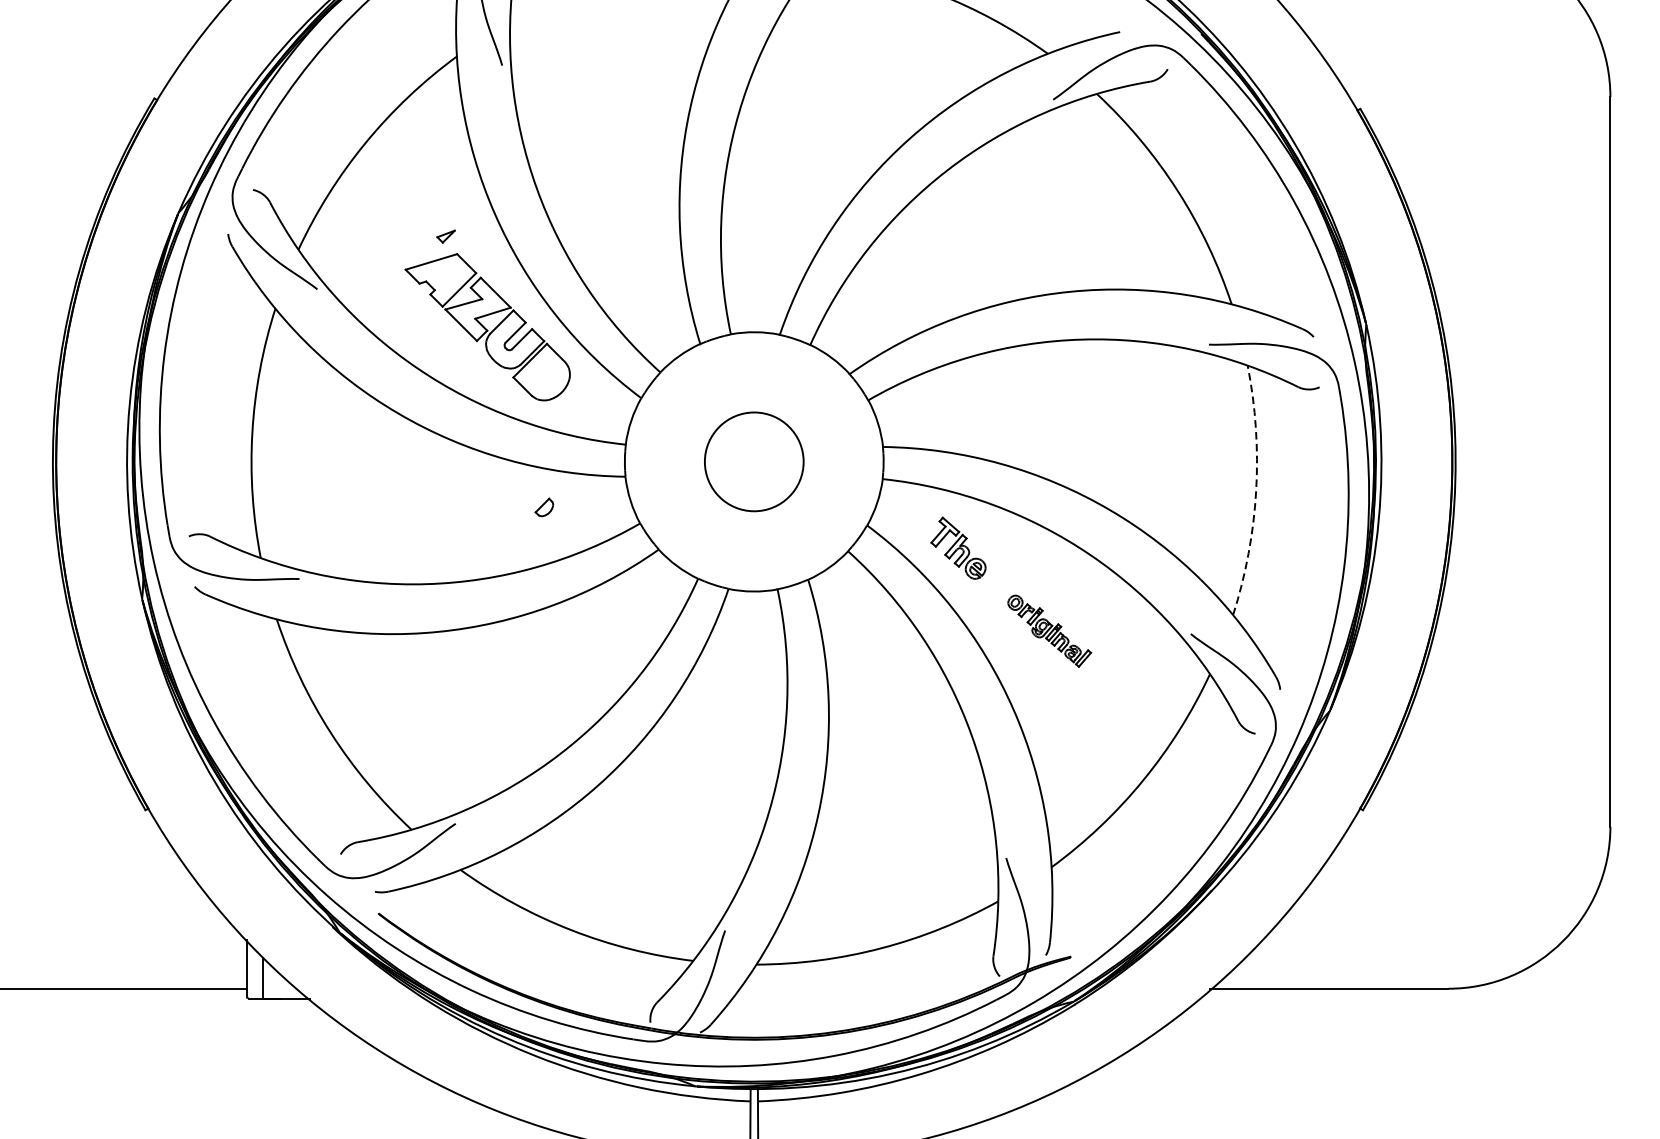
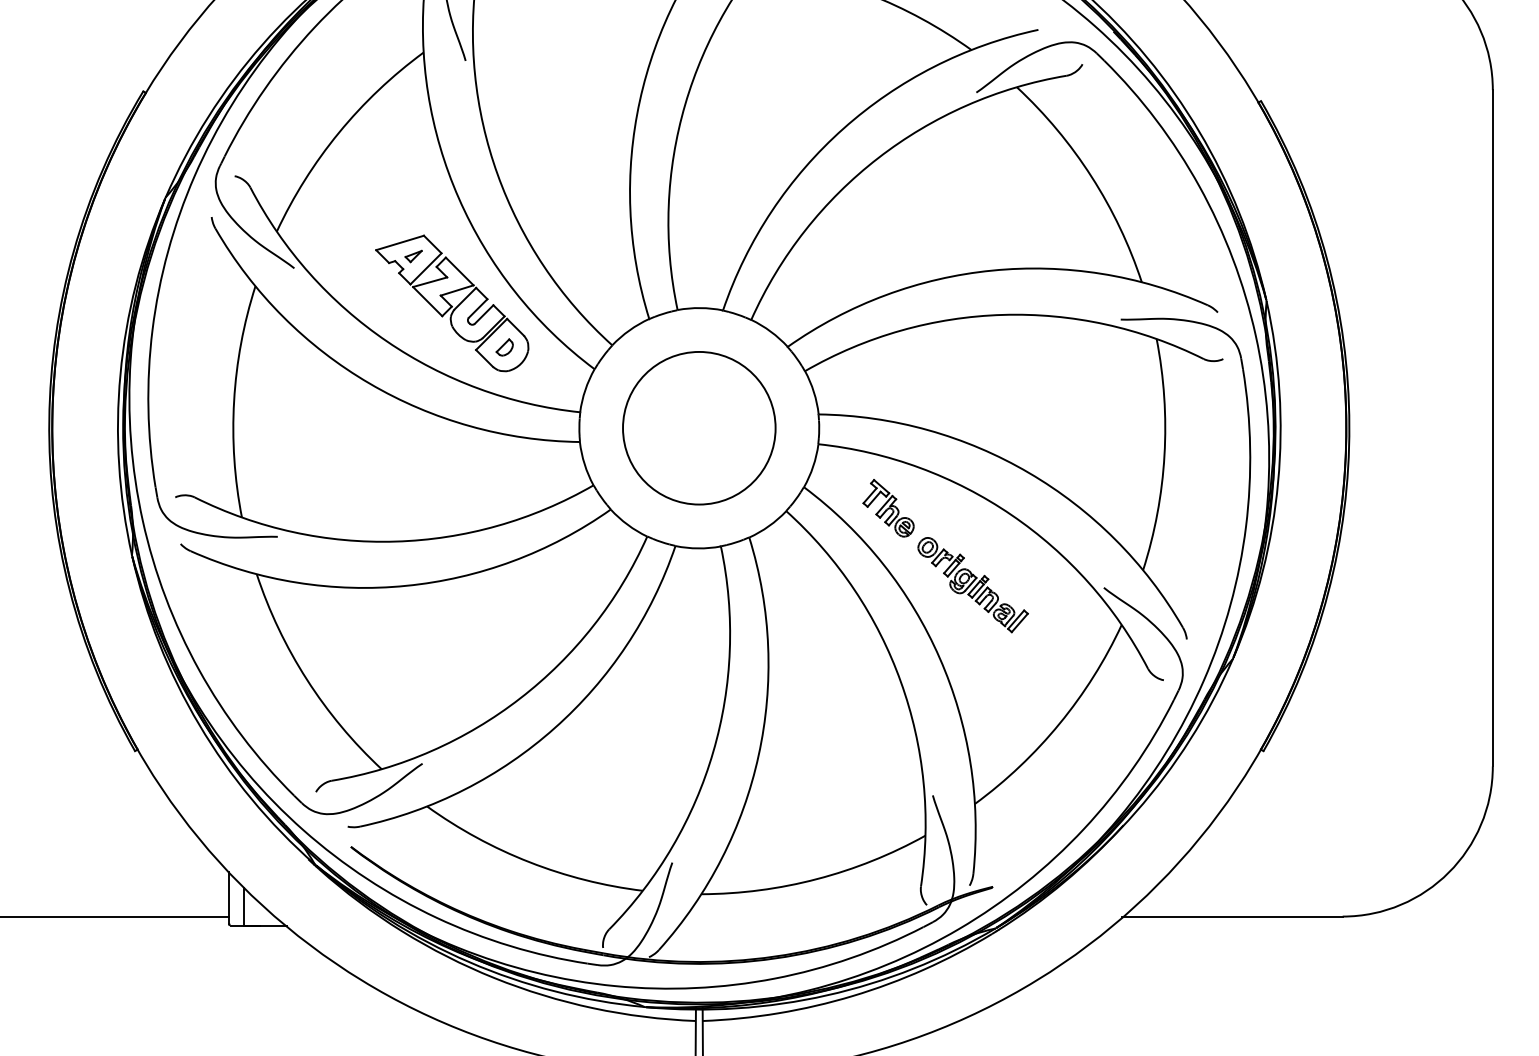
part: (445, 236) -> (413, 256), moved
circle: (754, 461) -> (699, 427), size x1.67
arc: (1256, 491) -> (1164, 455), dashed -> solid
part: (544, 507) -> (504, 347), moved
part: (1049, 631) -> (972, 585), size x1.43

